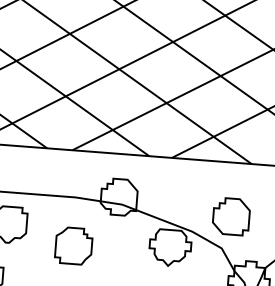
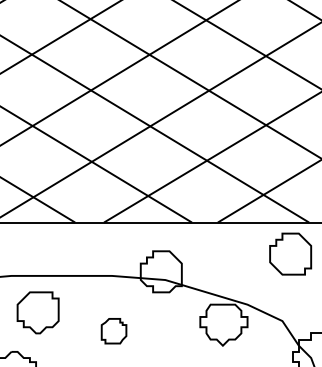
part: (231, 216) -> (290, 253), moved
part: (73, 245) -> (113, 330), size x0.6

